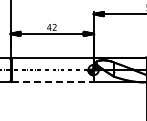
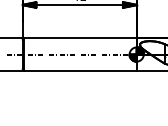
line: (52, 81) -> (80, 70), dashed -> solid

